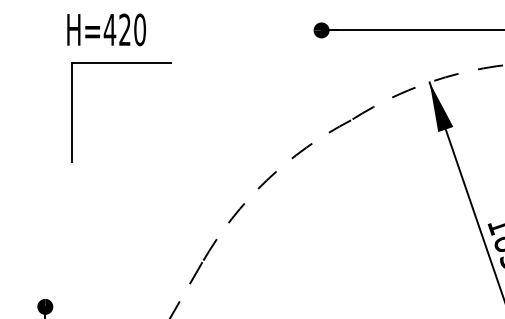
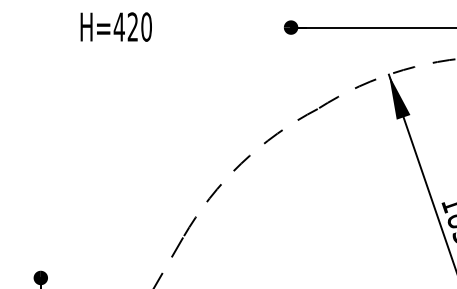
text: (106, 29) -> (116, 26), moved
part: (121, 63) -> (109, 57), removed

